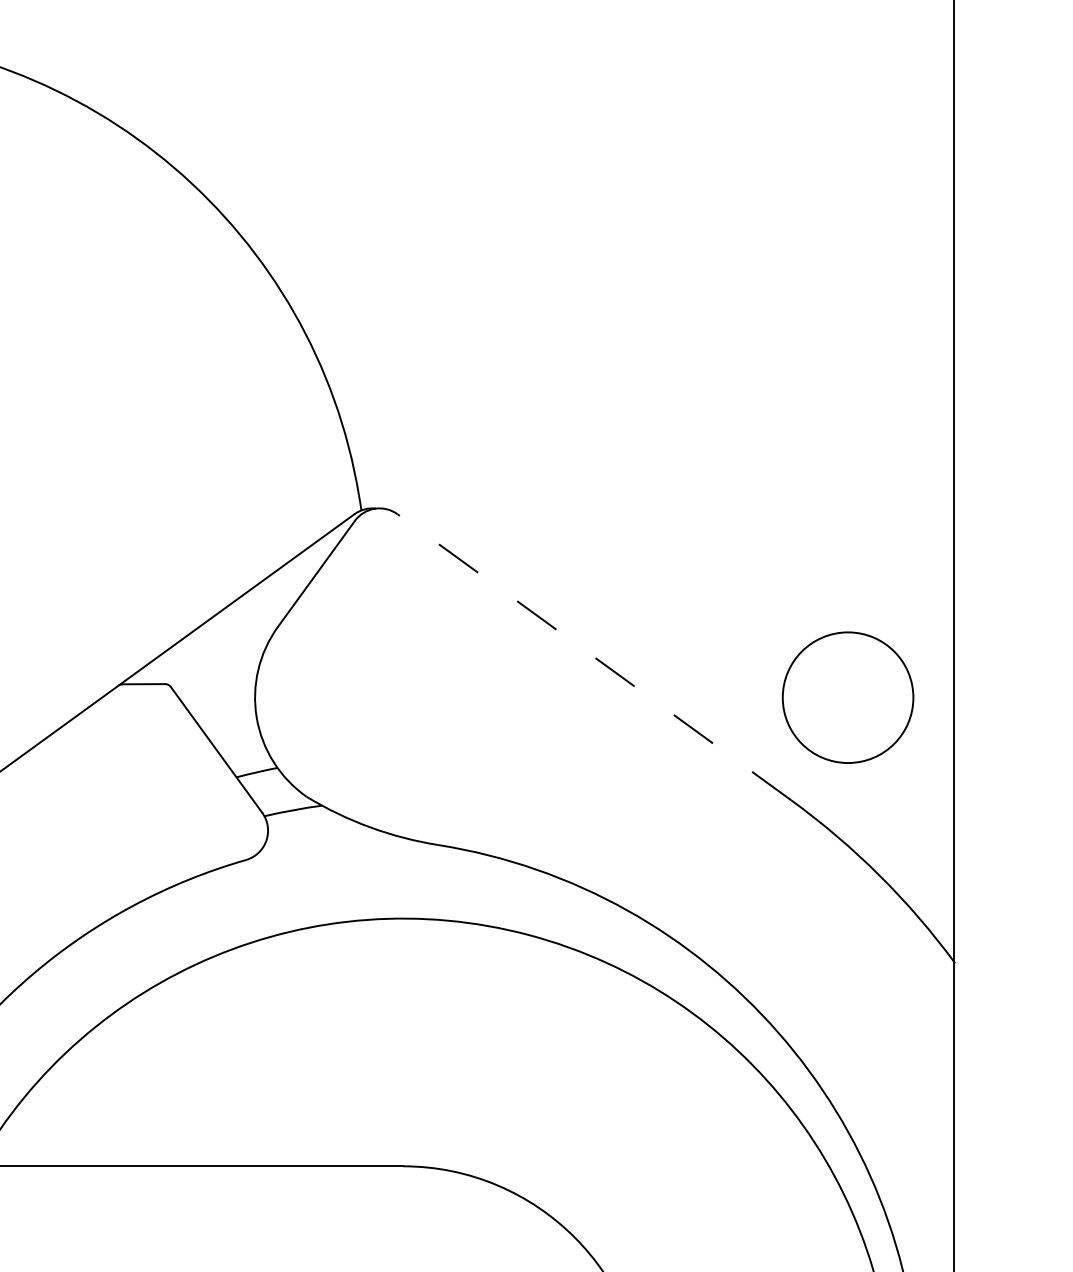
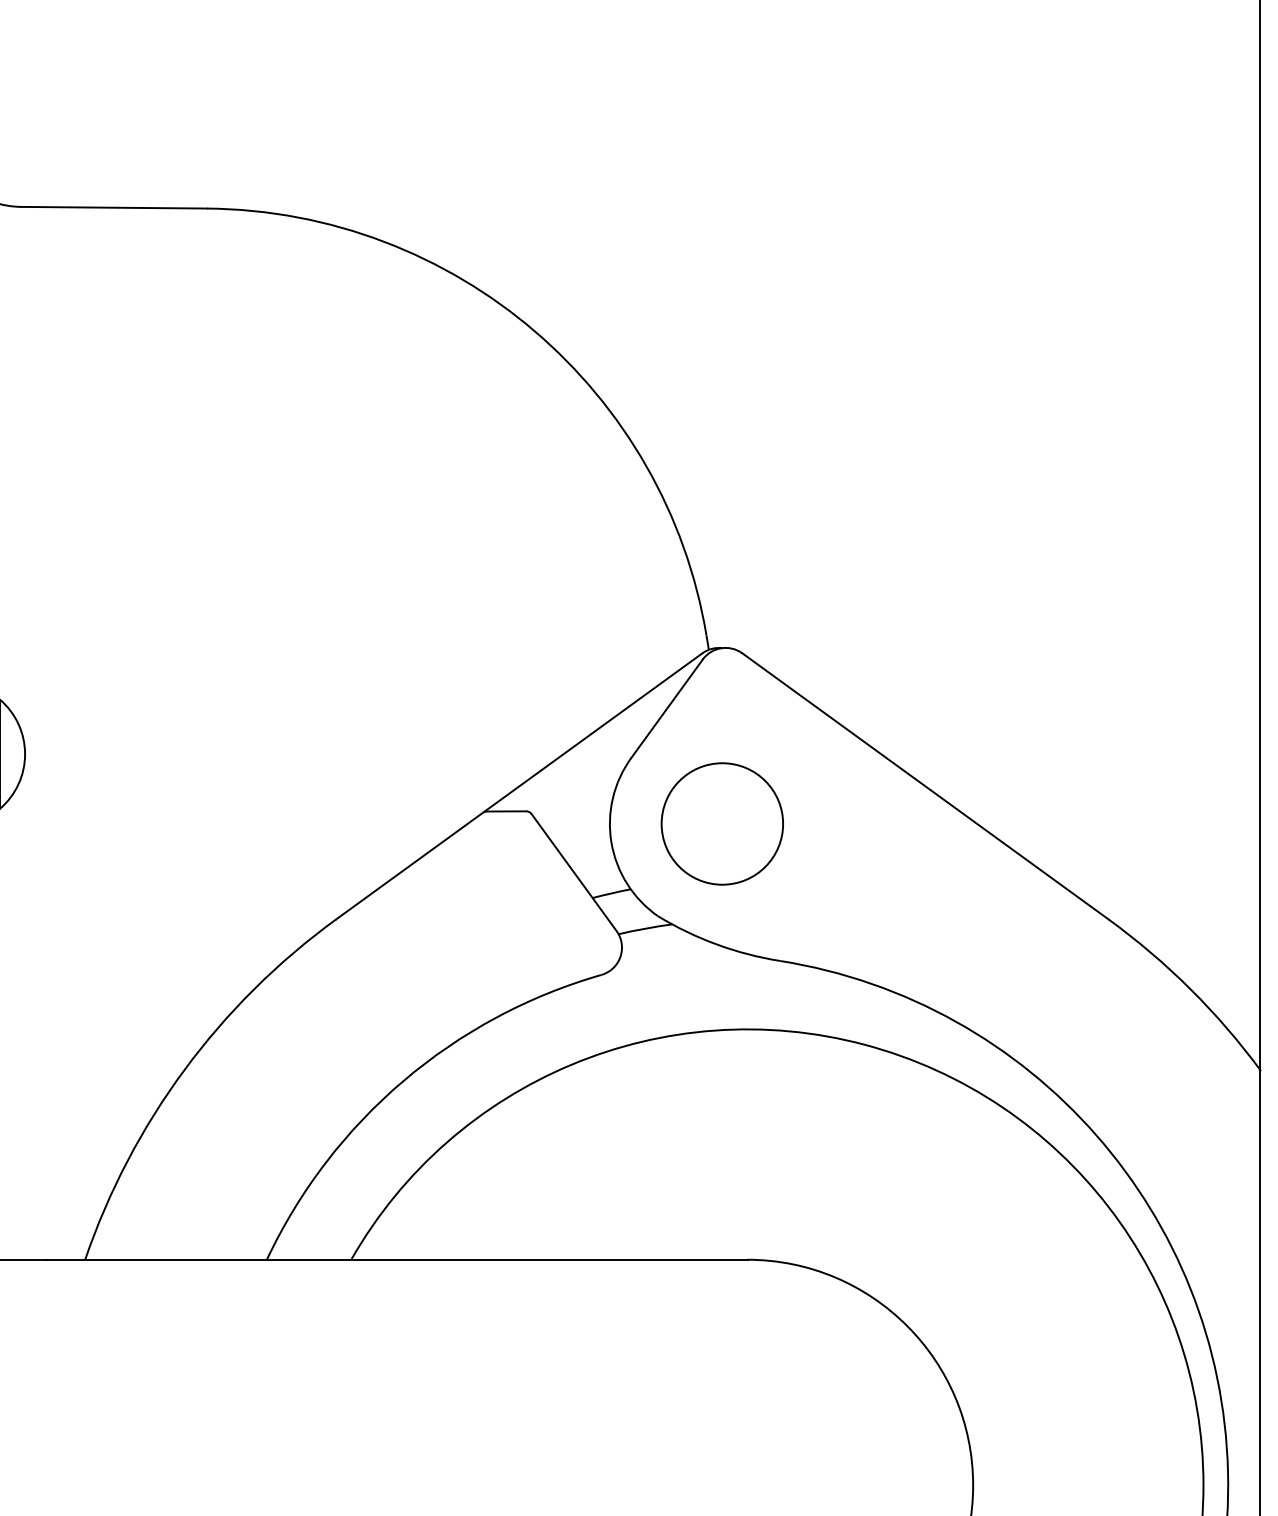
line: (594, 657) -> (925, 786), dashed -> solid
circle: (847, 697) -> (721, 823), moved

